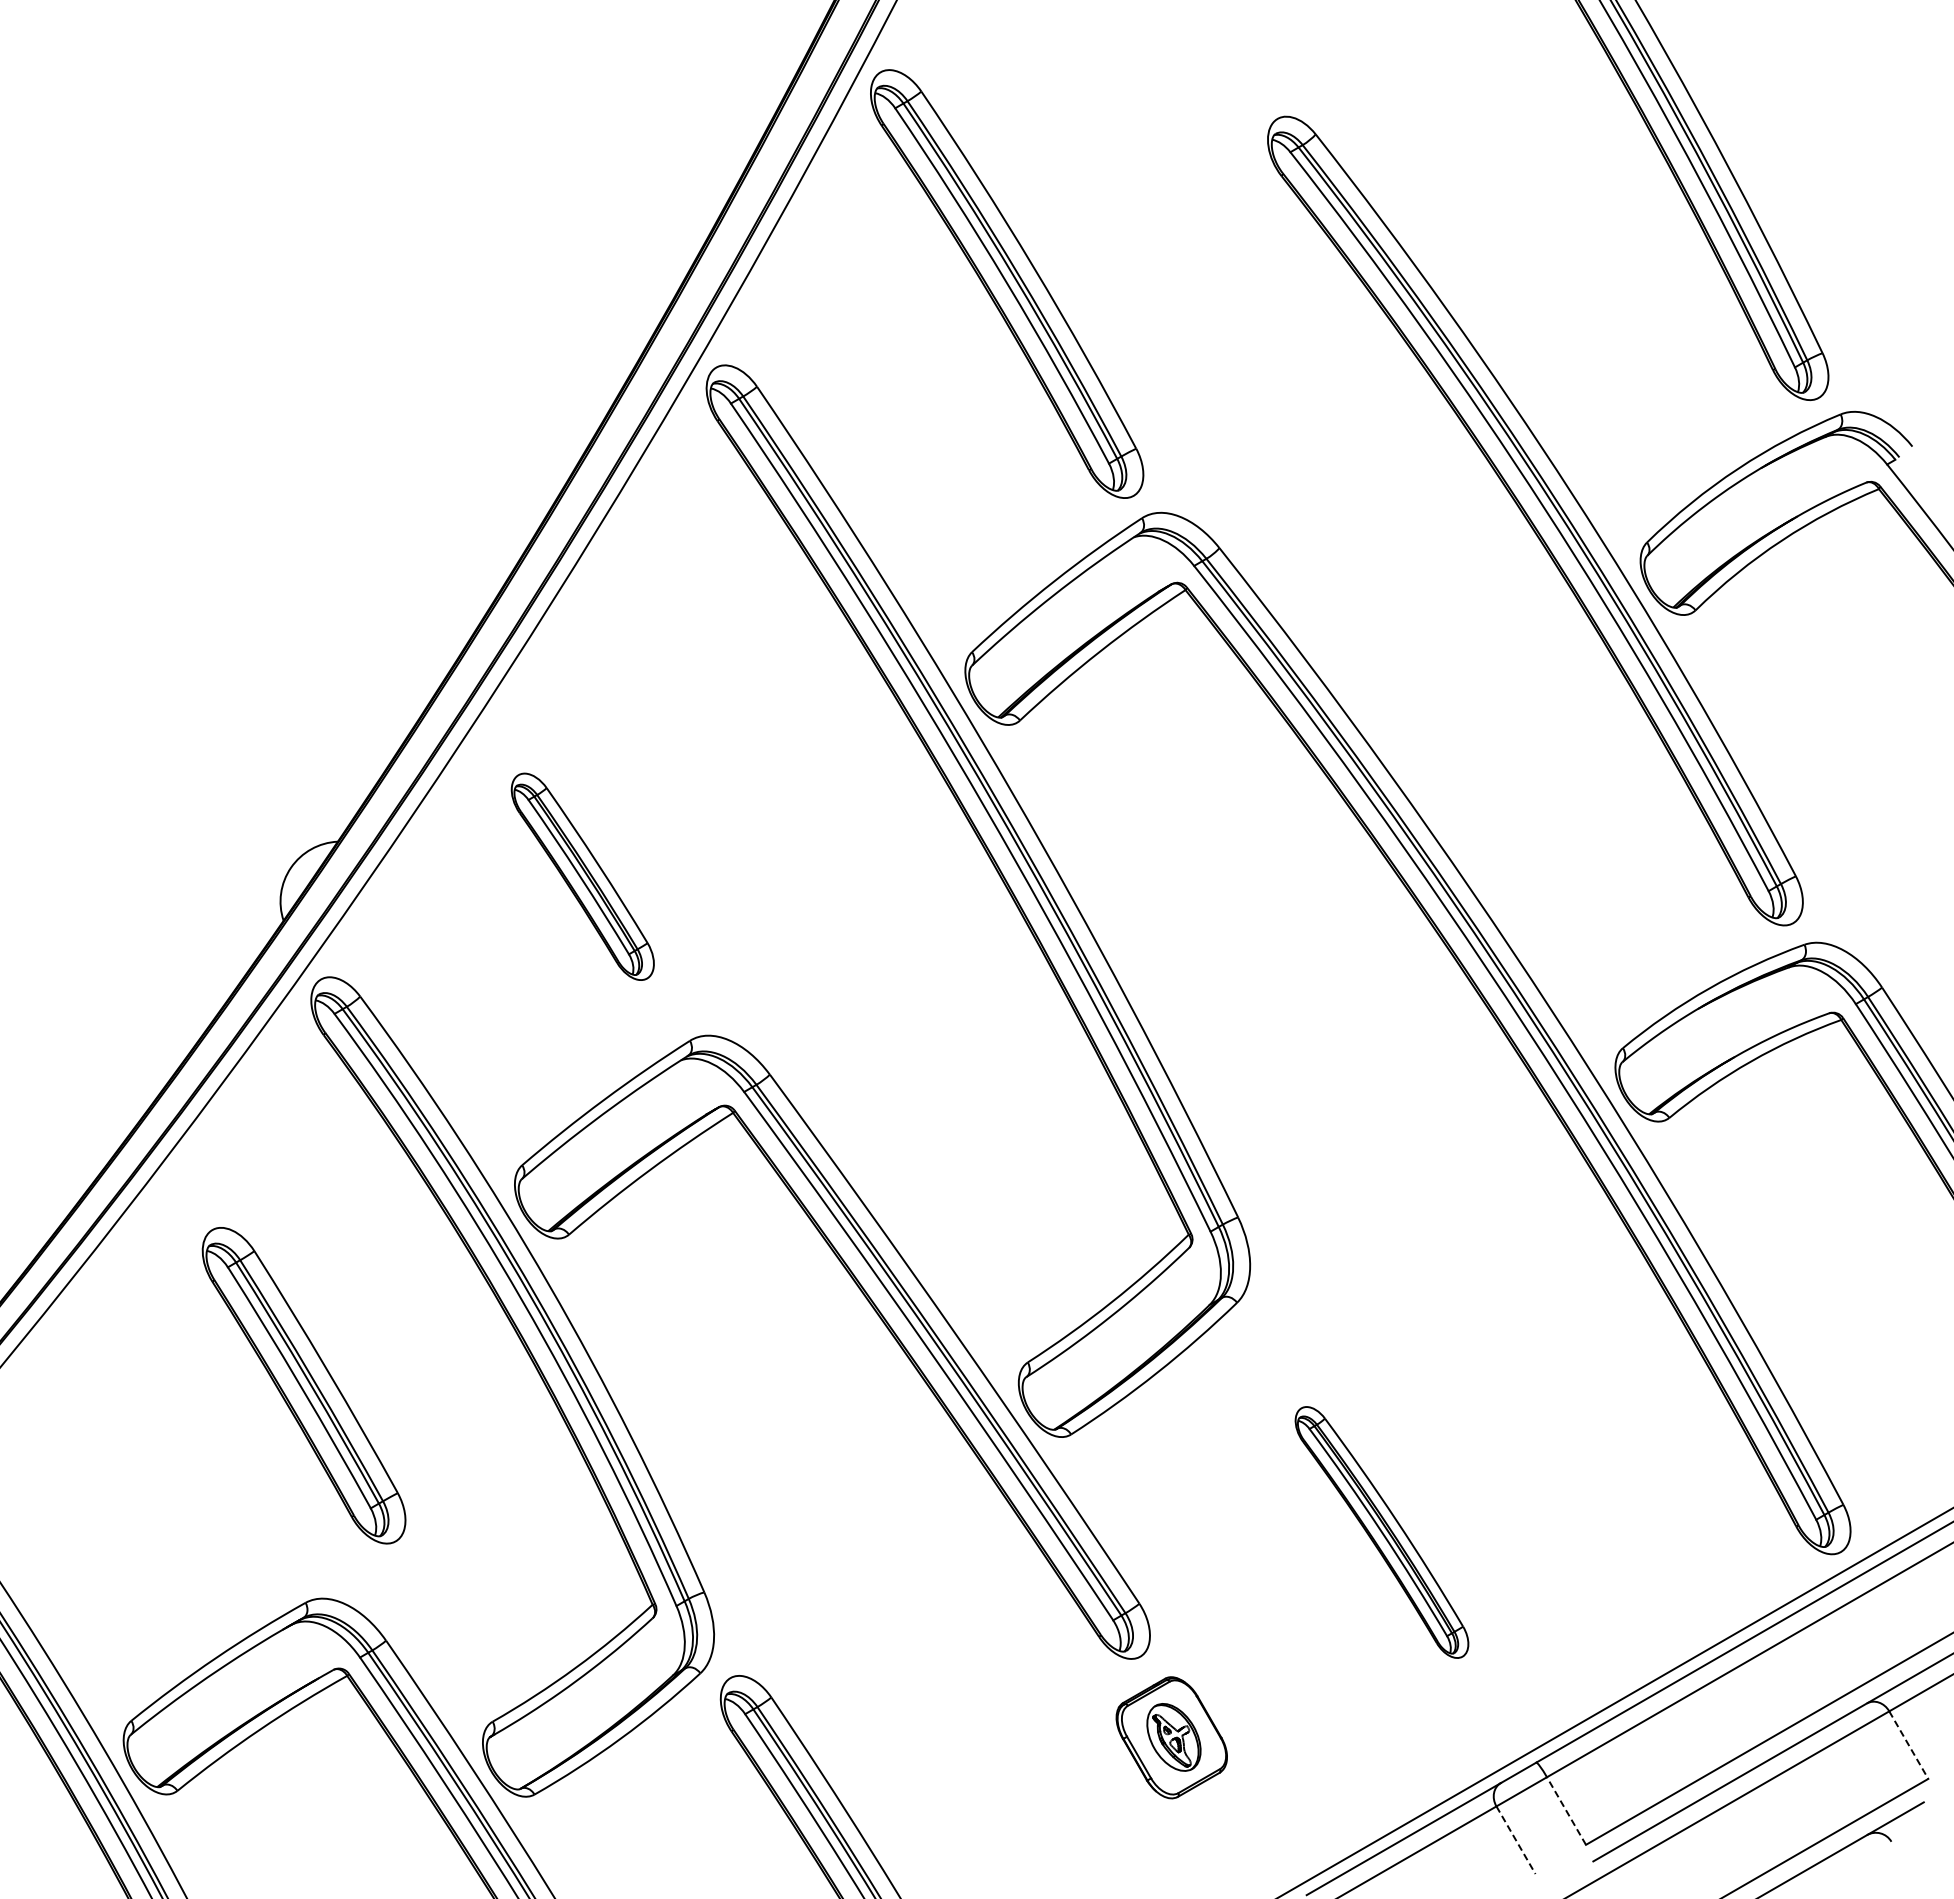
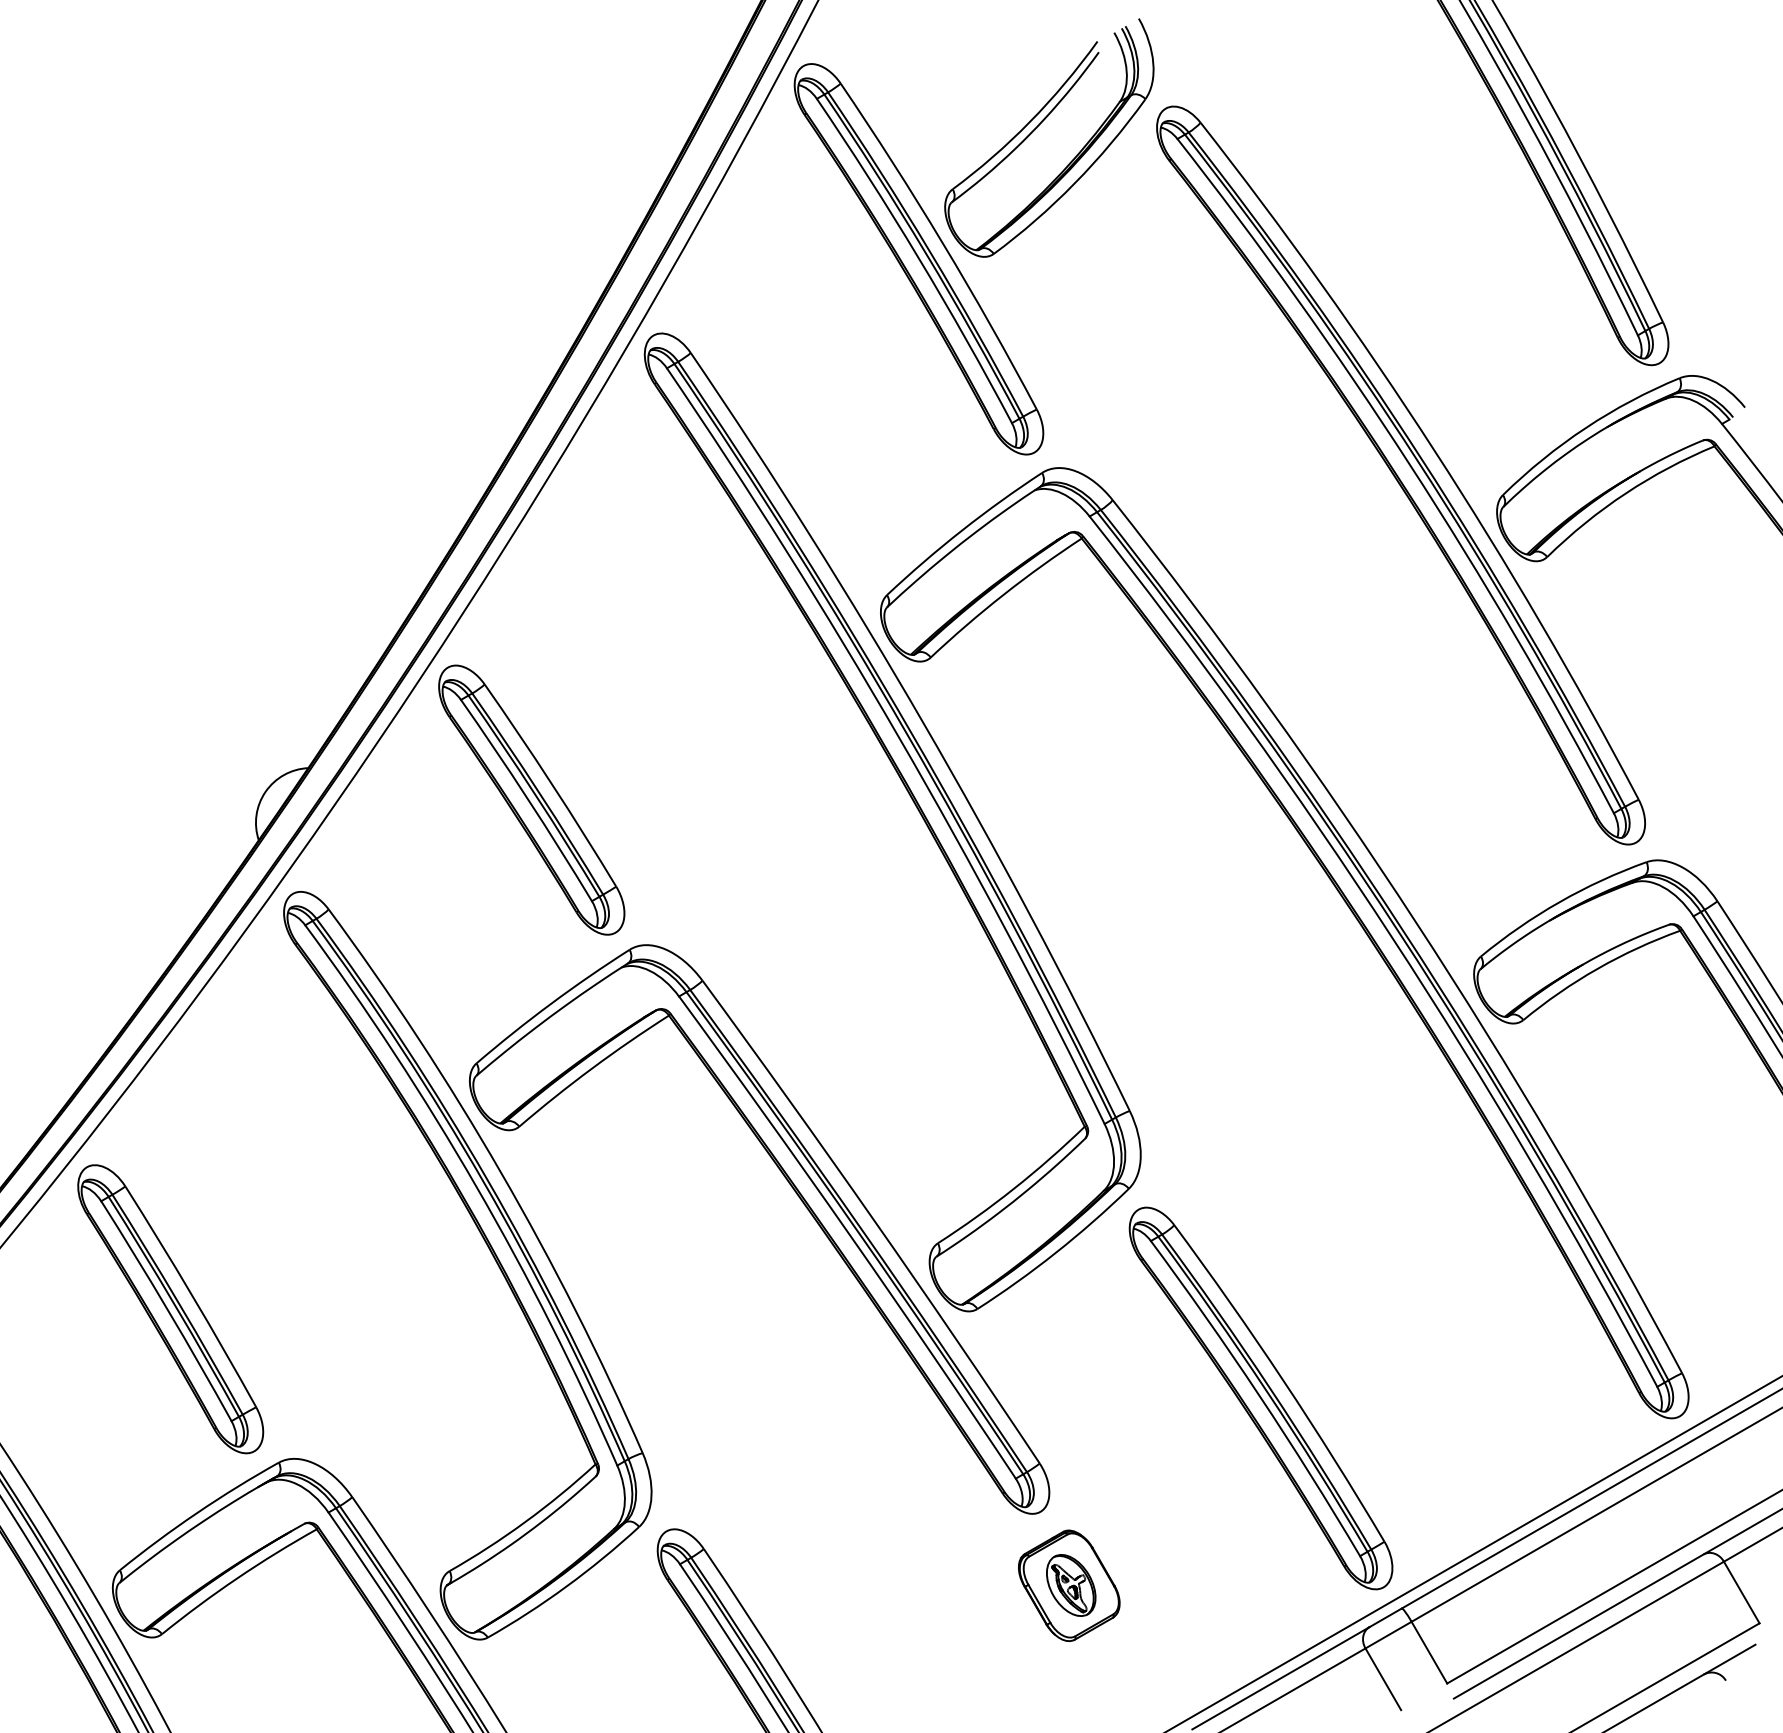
part: (1137, 139) -> (1037, 127), added
part: (582, 876) -> (531, 799), size x1.43
part: (303, 1385) -> (170, 1309), moved
part: (1381, 1532) -> (1260, 1398), size x1.67
line: (1909, 1745) -> (1742, 1592), dashed -> solid
line: (1566, 1810) -> (1429, 1652), dashed -> solid
line: (1516, 1840) -> (1383, 1679), dashed -> solid

